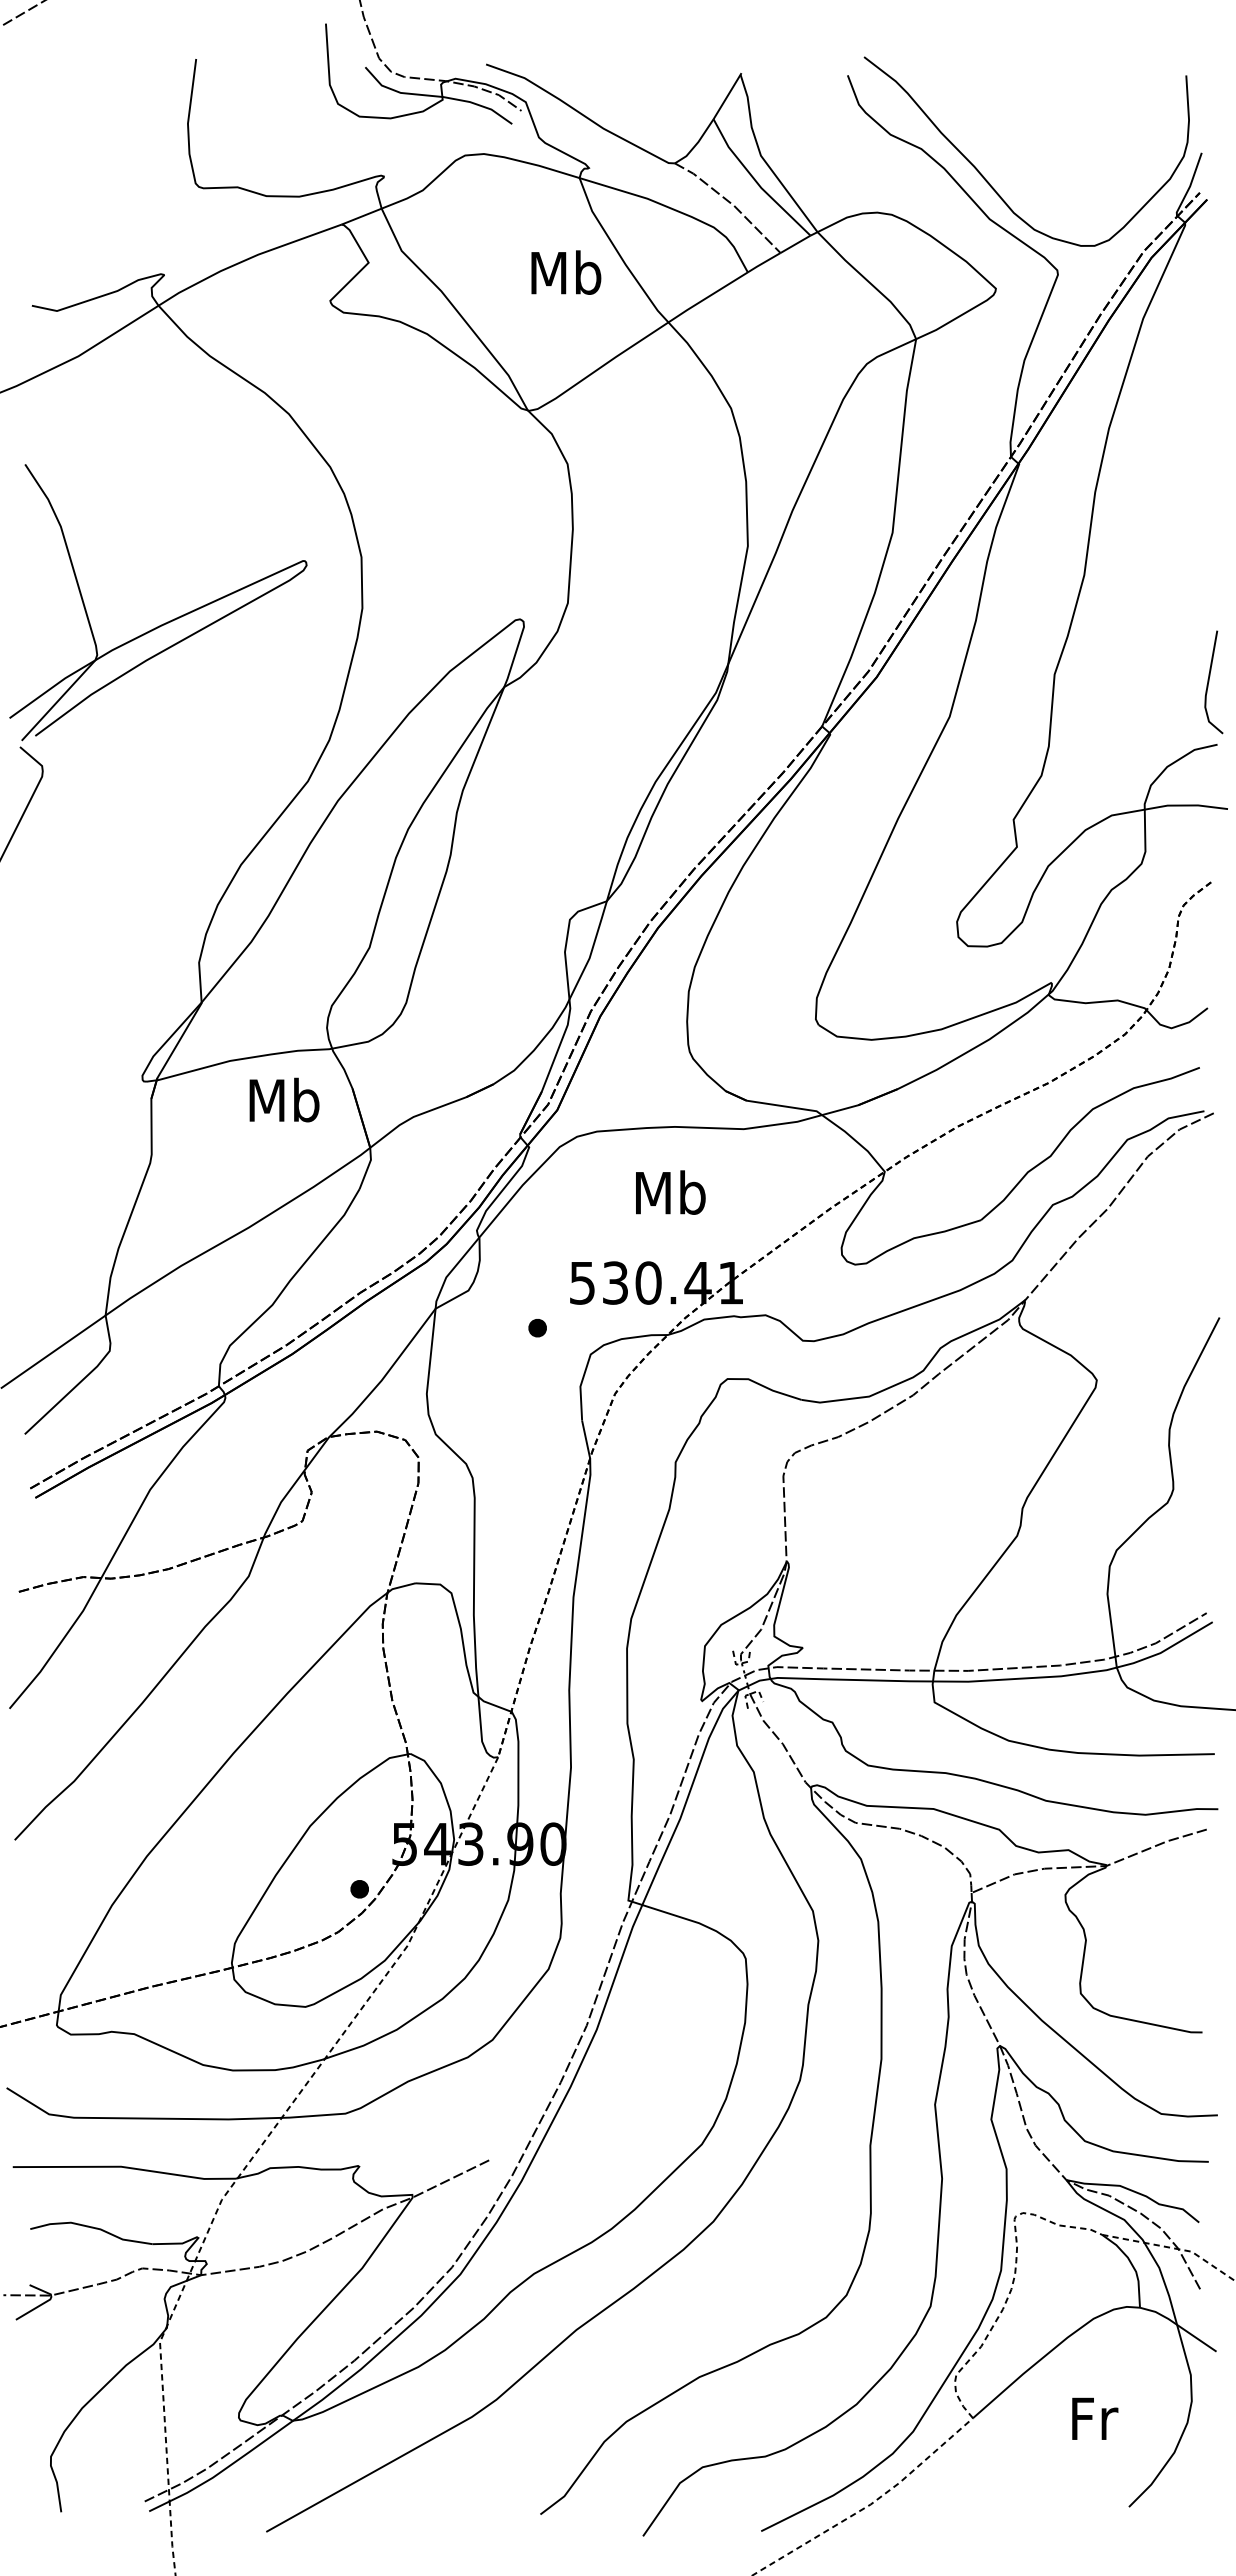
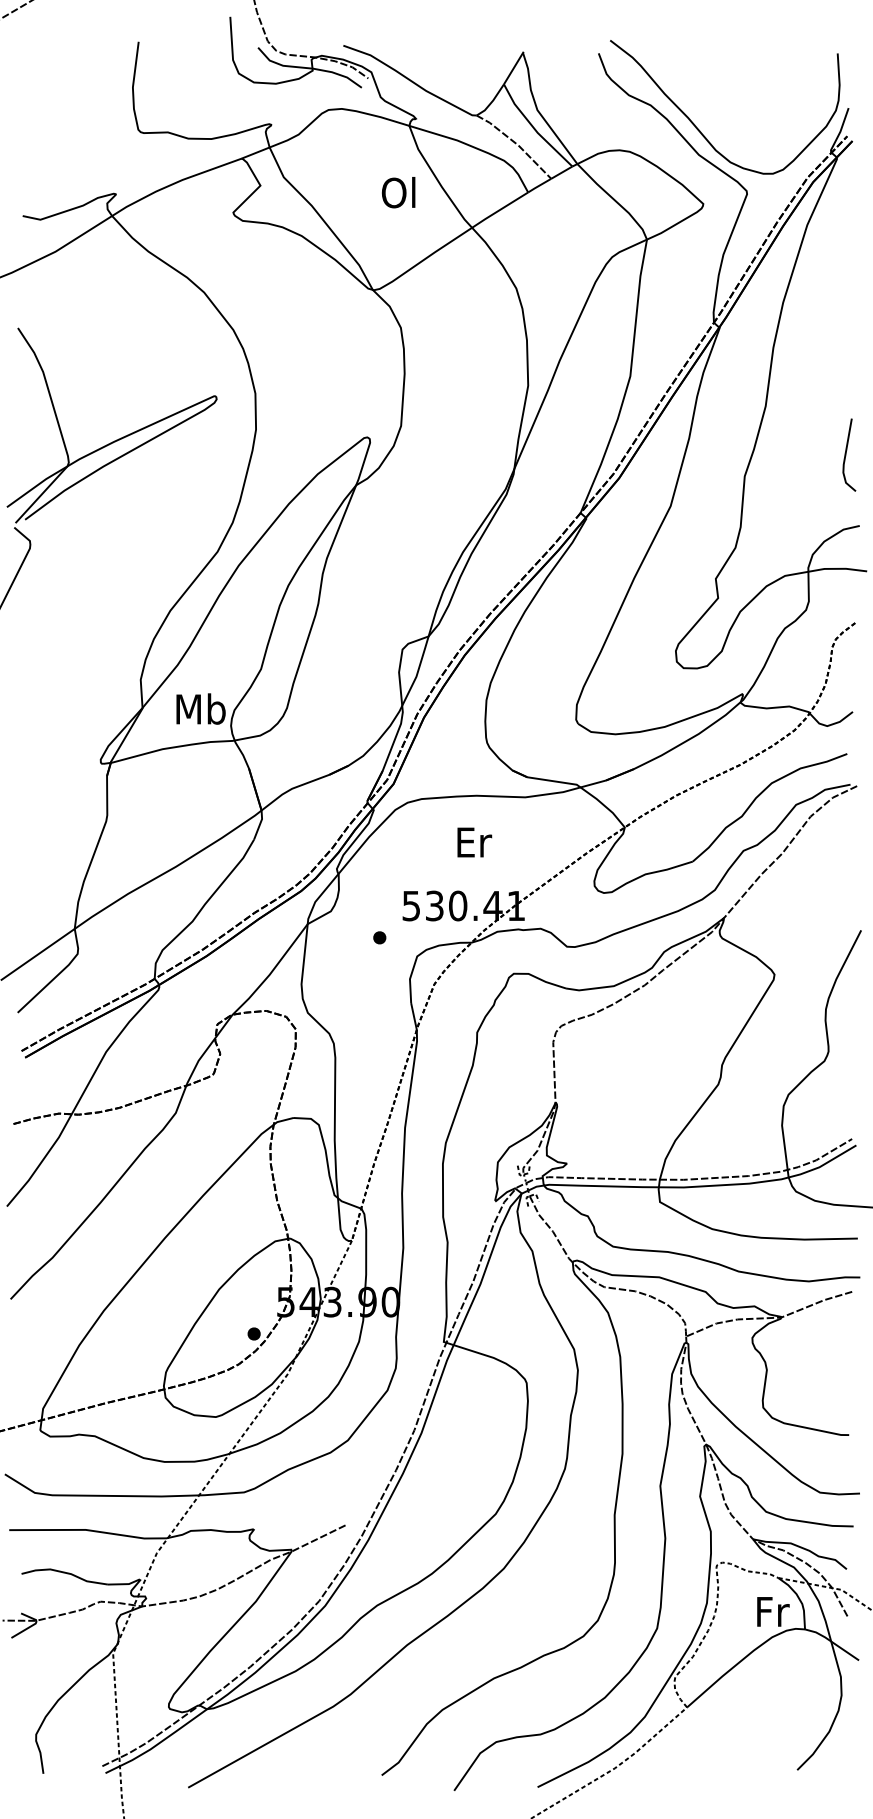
text: (566, 272) -> (400, 192), Mb -> Ol
line: (1209, 682) -> (846, 455), moved
text: (284, 1099) -> (201, 708), moved
text: (670, 1192) -> (473, 842), Mb -> Er
text: (1095, 2418) -> (773, 1611), moved

